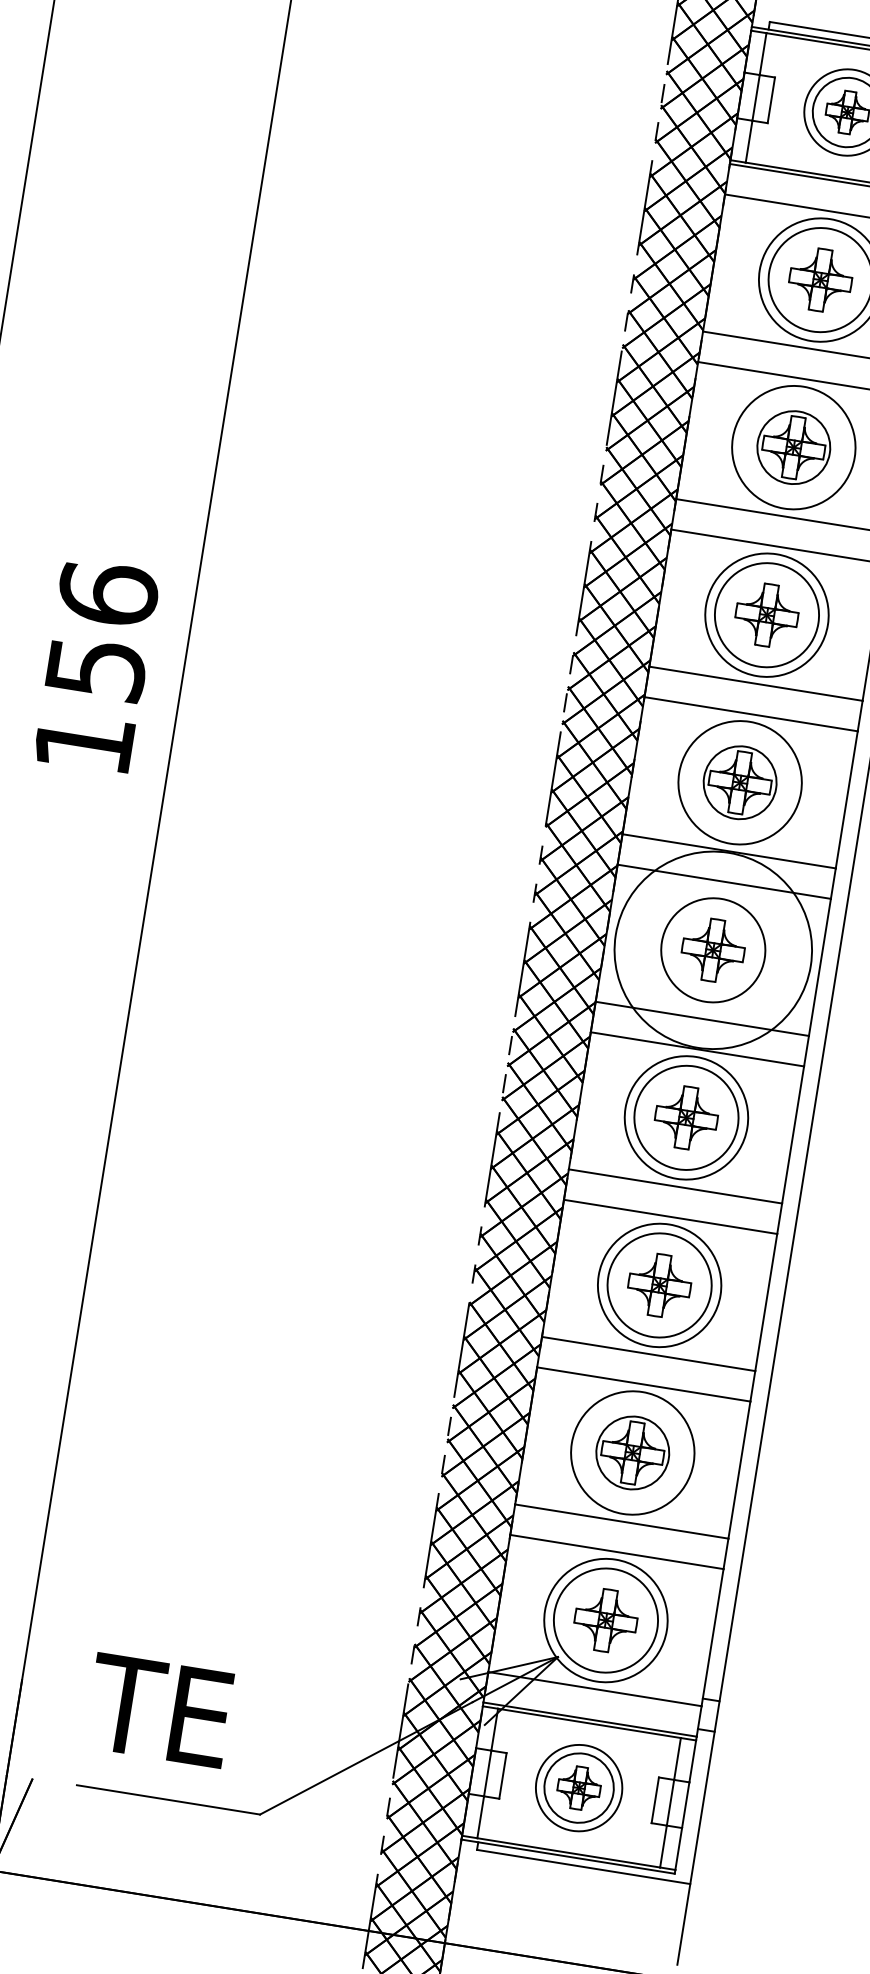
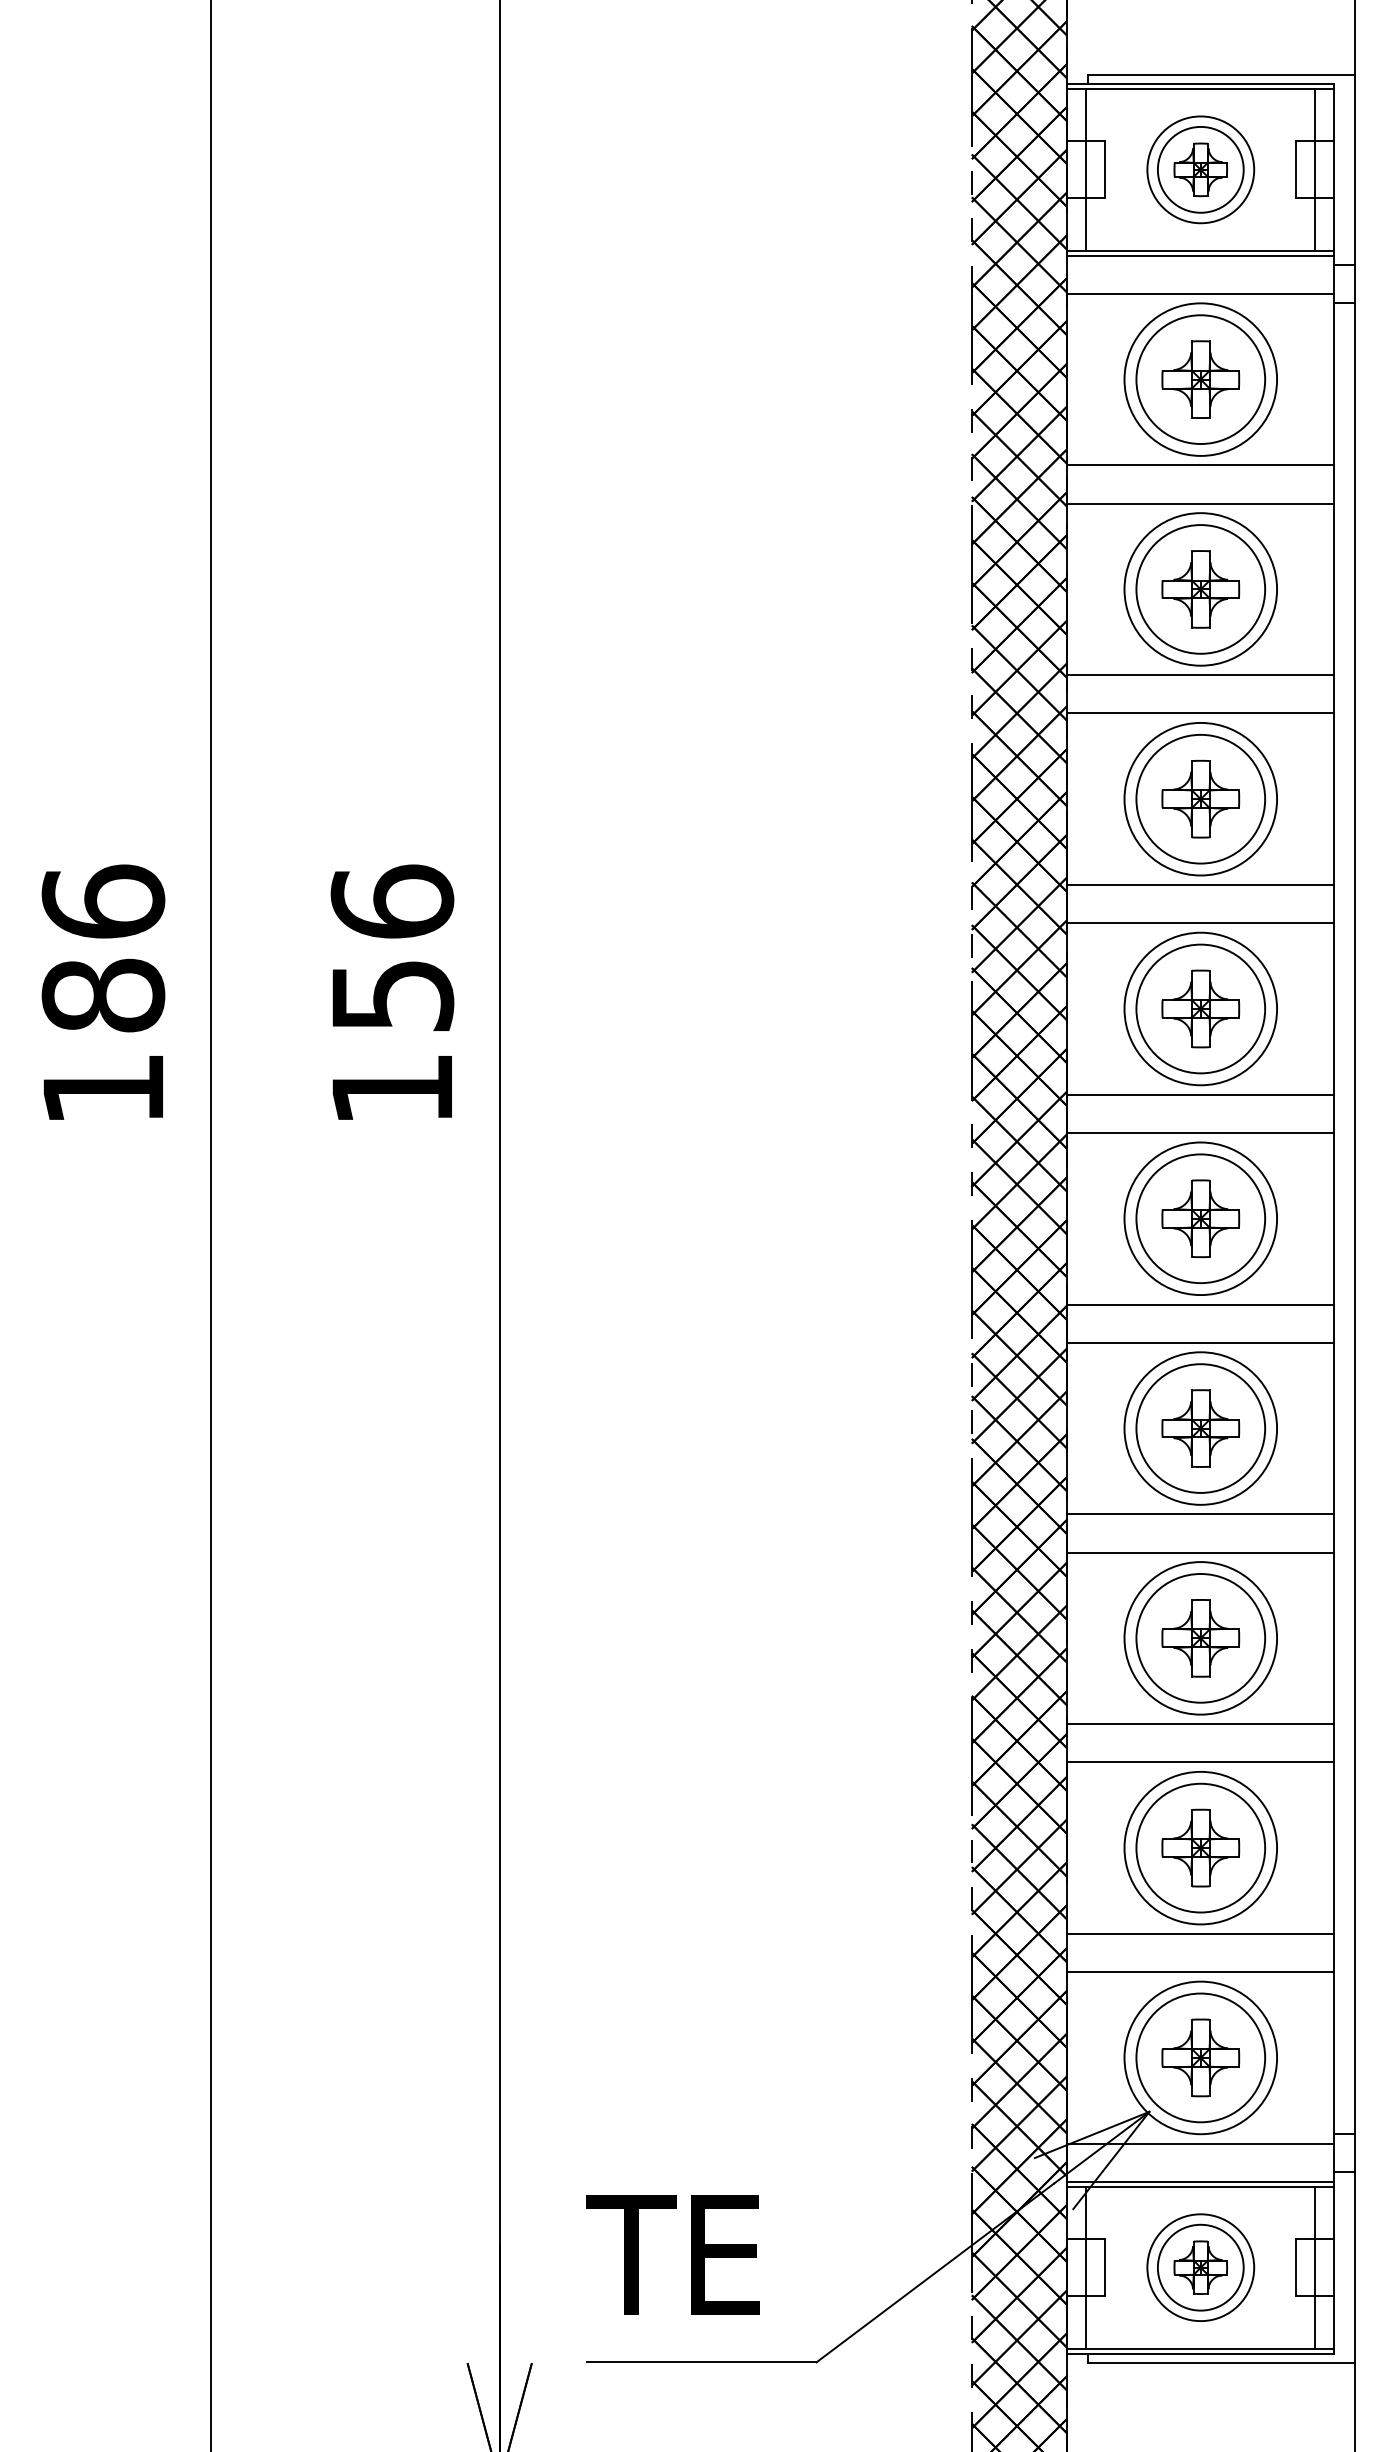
circle: (793, 447) -> (1200, 589), size x1.43
circle: (739, 782) -> (1200, 1008), size x1.43
circle: (713, 950) -> (1200, 1218), size x0.62
circle: (632, 1452) -> (1200, 1847), size x1.43

